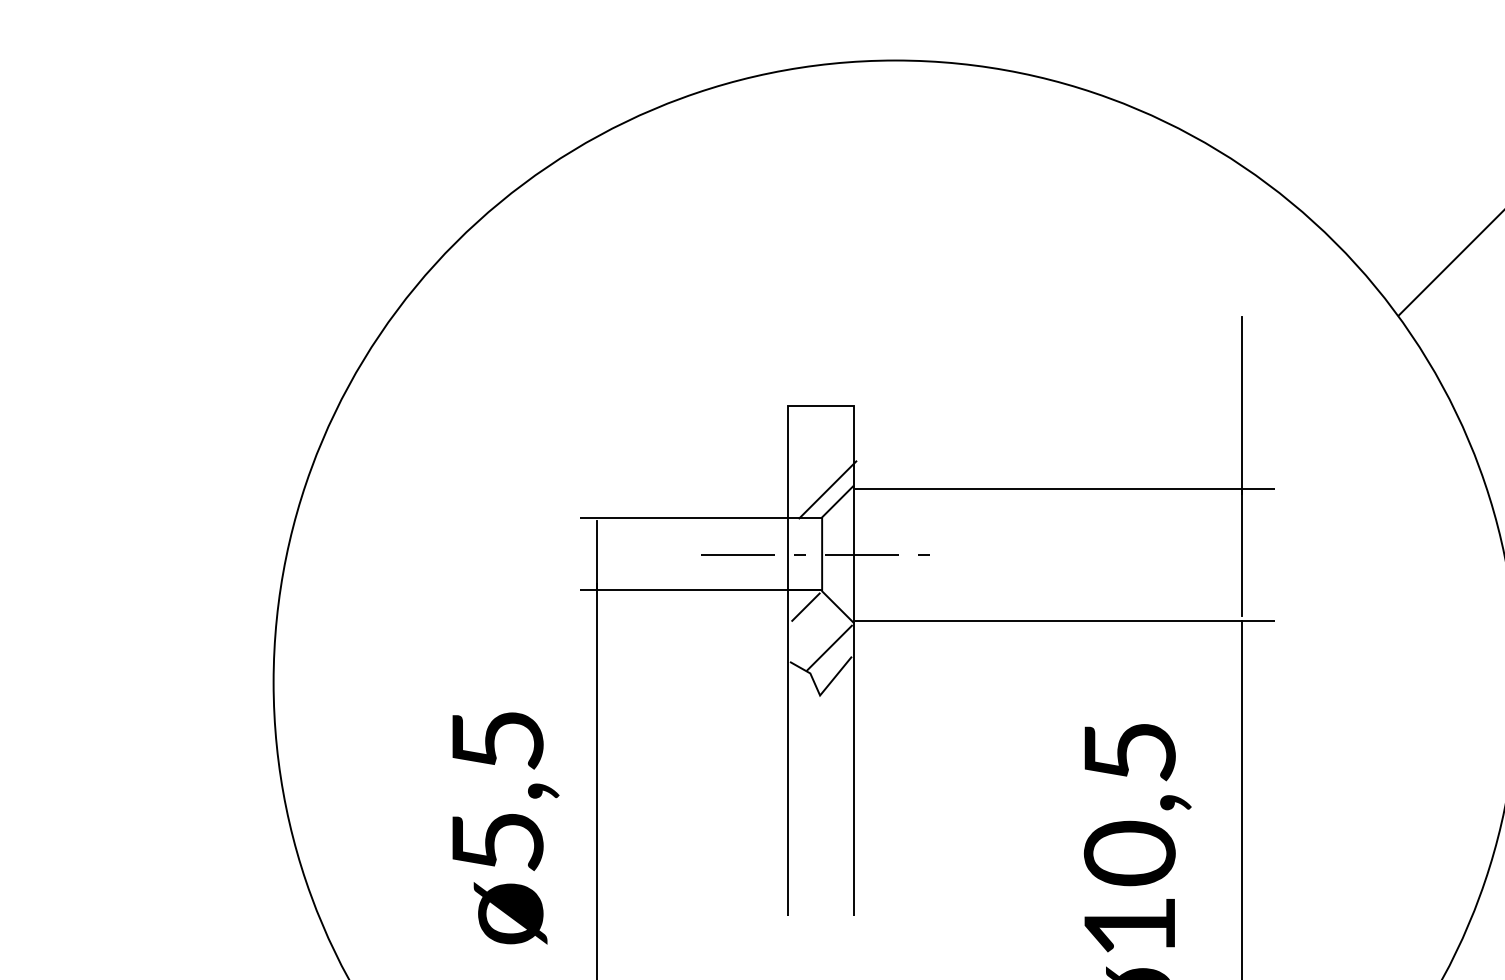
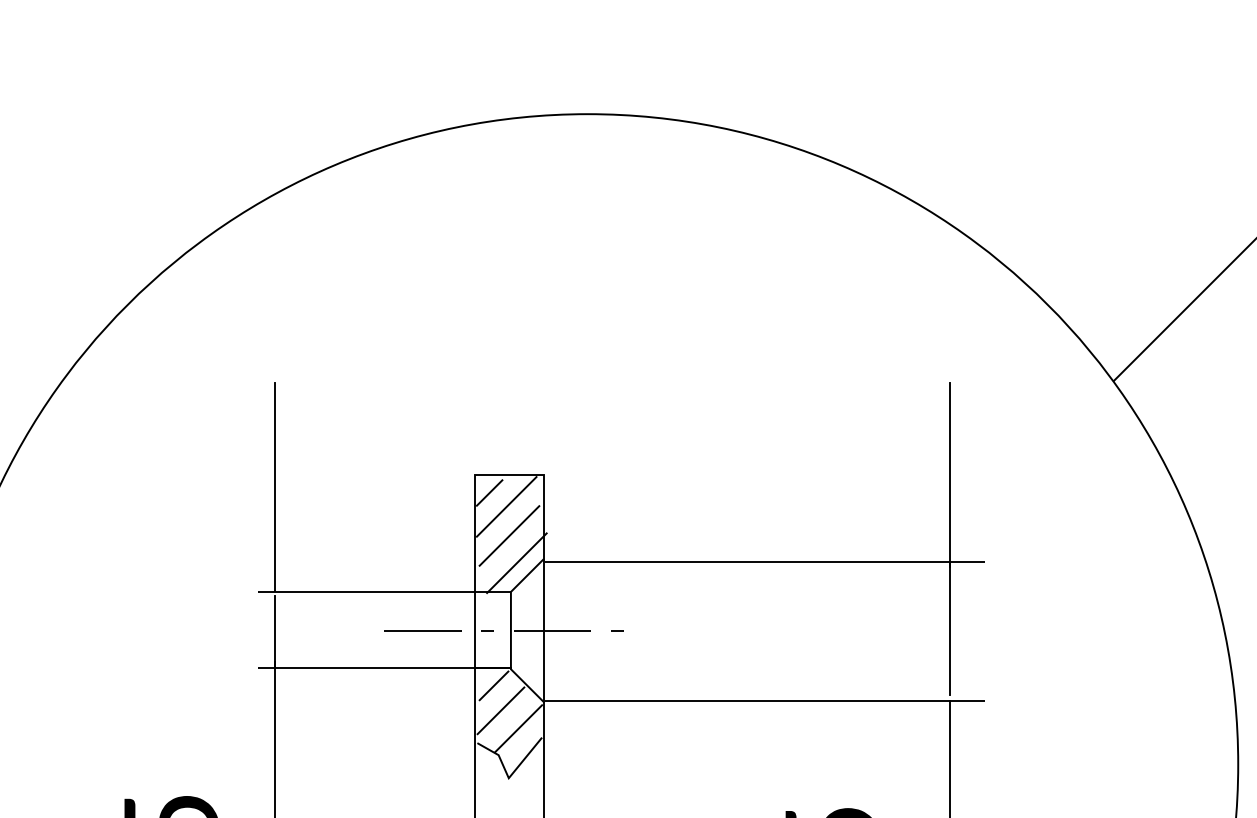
line: (596, 416) -> (274, 486), added
line: (801, 422) -> (489, 492), added
line: (817, 435) -> (506, 506), added
line: (820, 463) -> (509, 535), added
line: (812, 630) -> (500, 710), added

